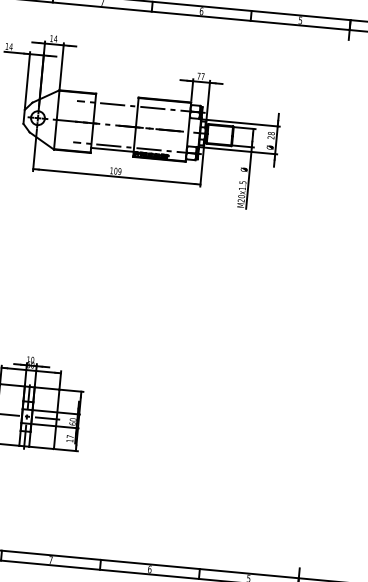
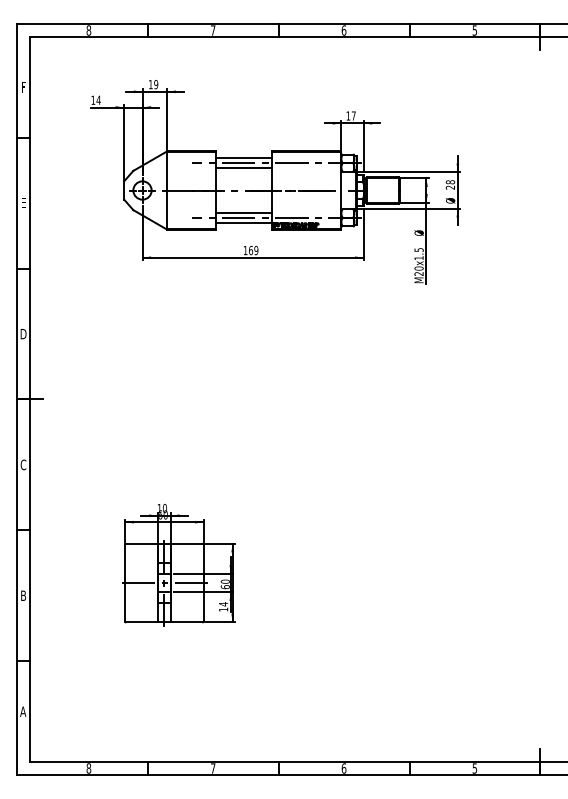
text: (55, 39) -> (156, 84), 14 -> 19
text: (199, 75) -> (348, 115), 77 -> 17
line: (116, 101) -> (243, 158), added
line: (115, 108) -> (243, 168), added
line: (112, 141) -> (243, 212), added
text: (116, 171) -> (251, 250), 109 -> 169
text: (70, 436) -> (223, 604), 17 -> 14

